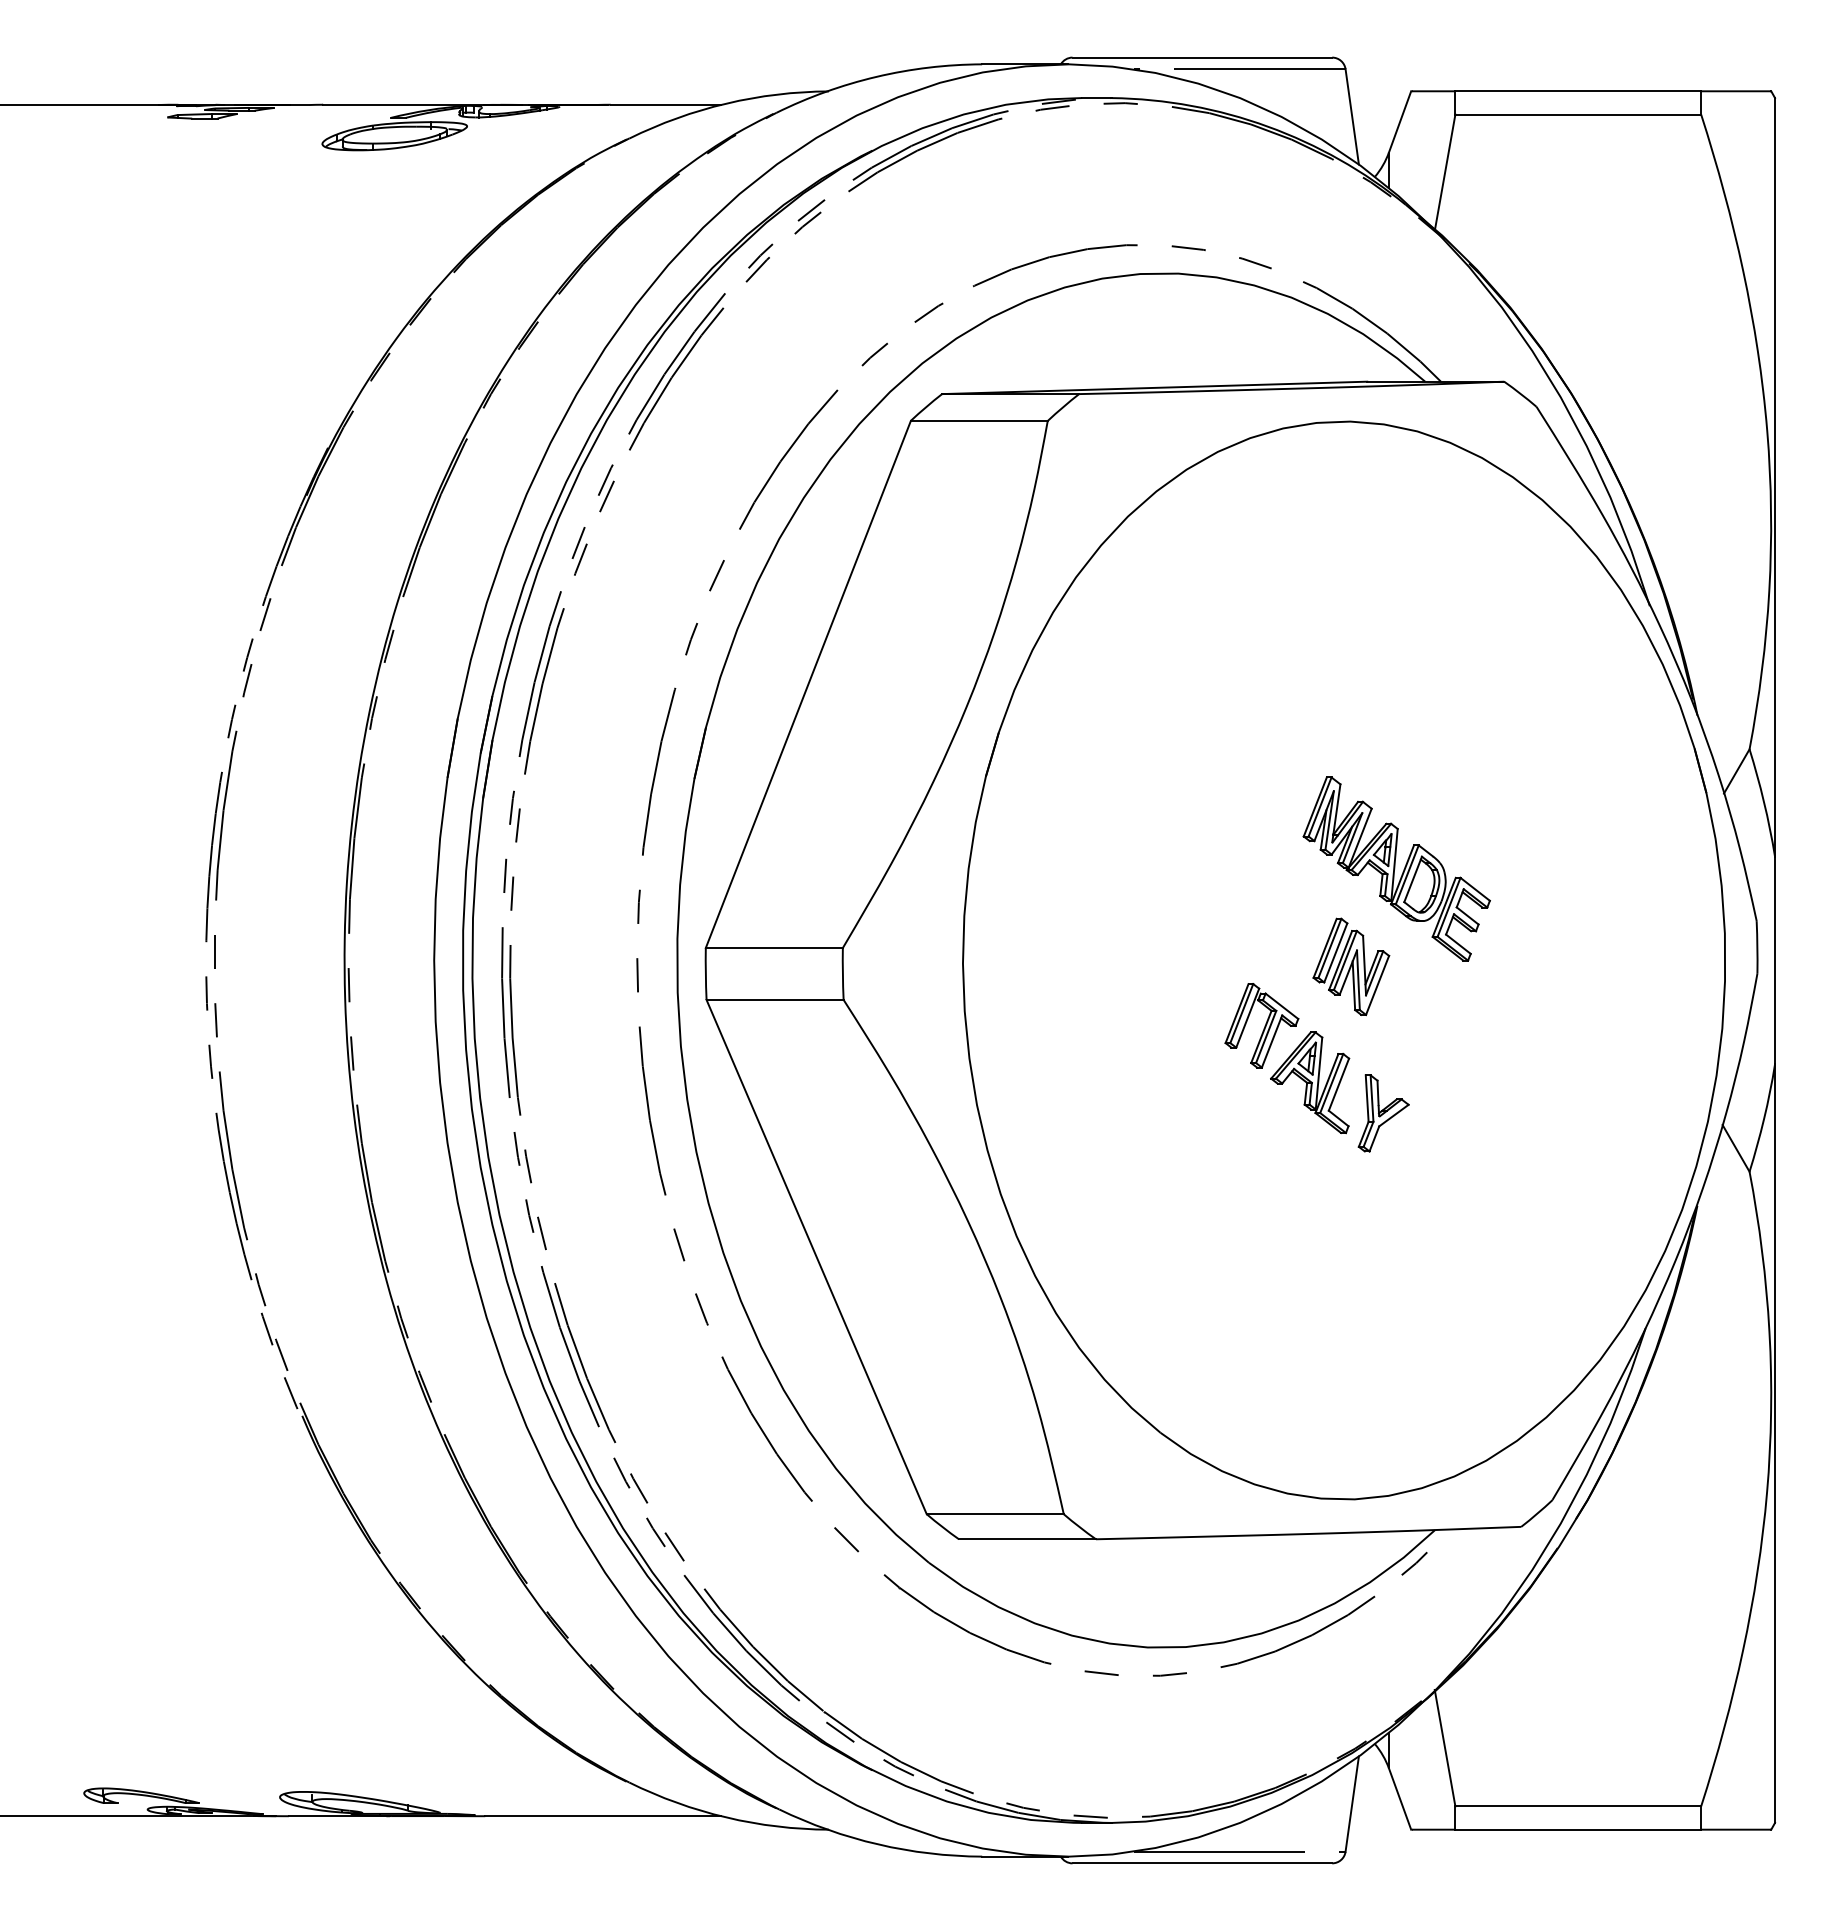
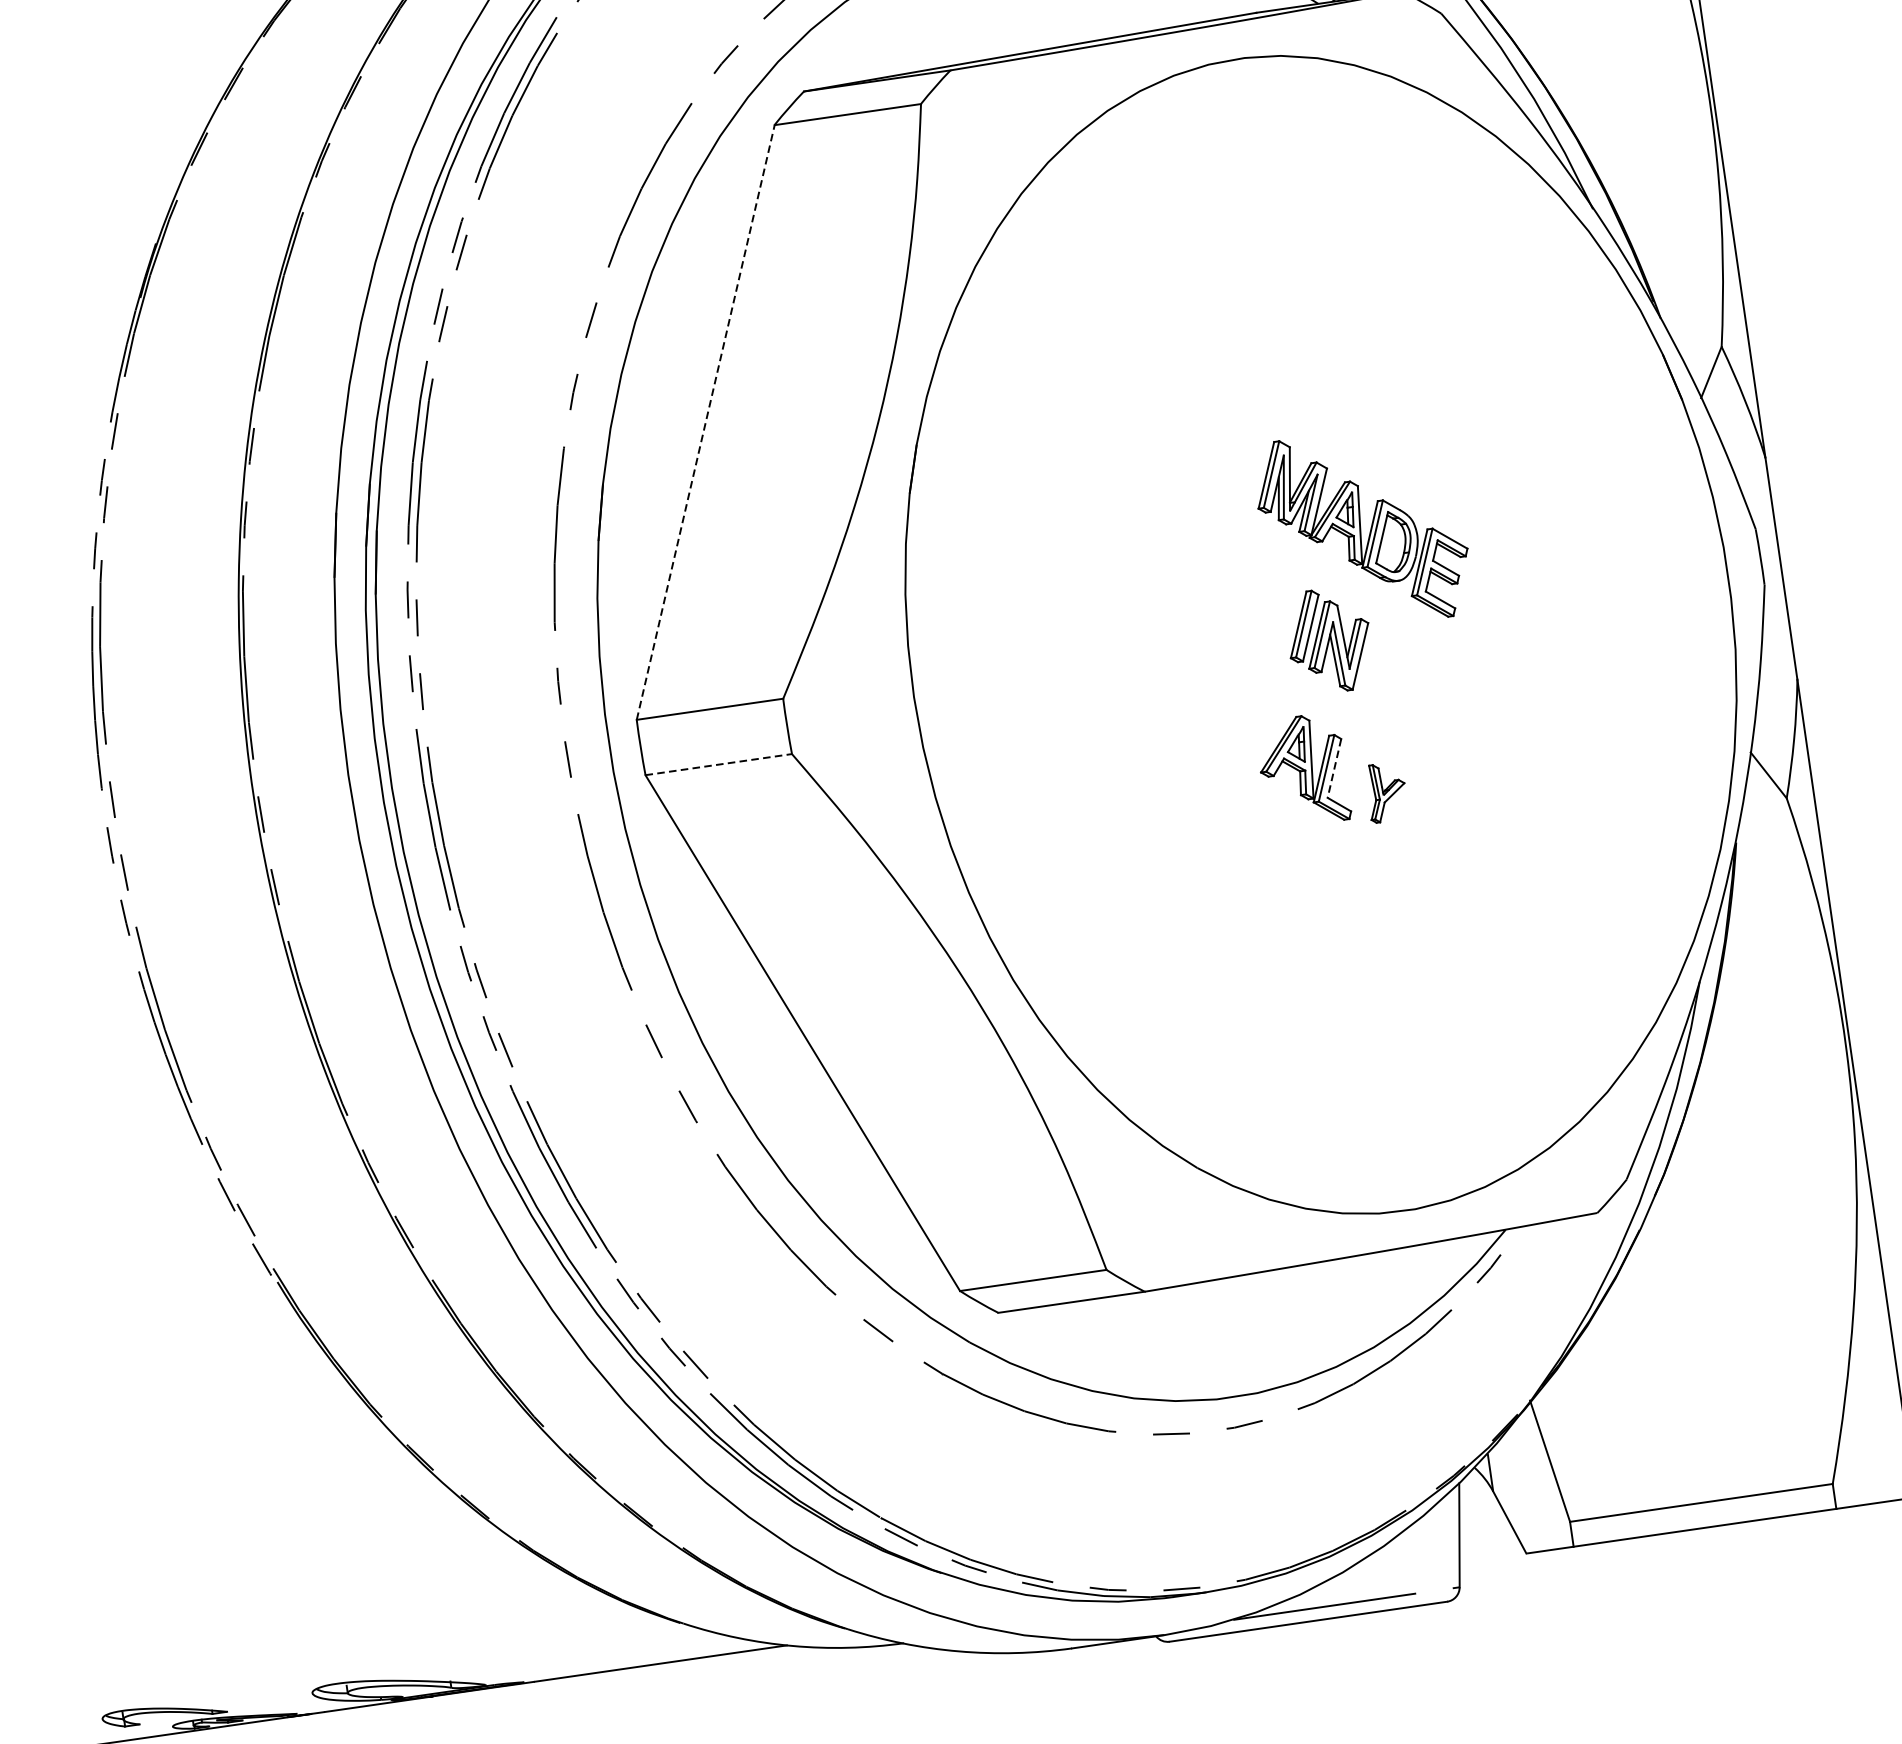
line: (808, 684) -> (705, 422), solid -> dashed
line: (775, 999) -> (719, 764), solid -> dashed
part: (1261, 1025) -> (1242, 717), removed
line: (1338, 1084) -> (1333, 768), solid -> dashed
part: (1383, 1113) -> (1386, 792), size x0.7

